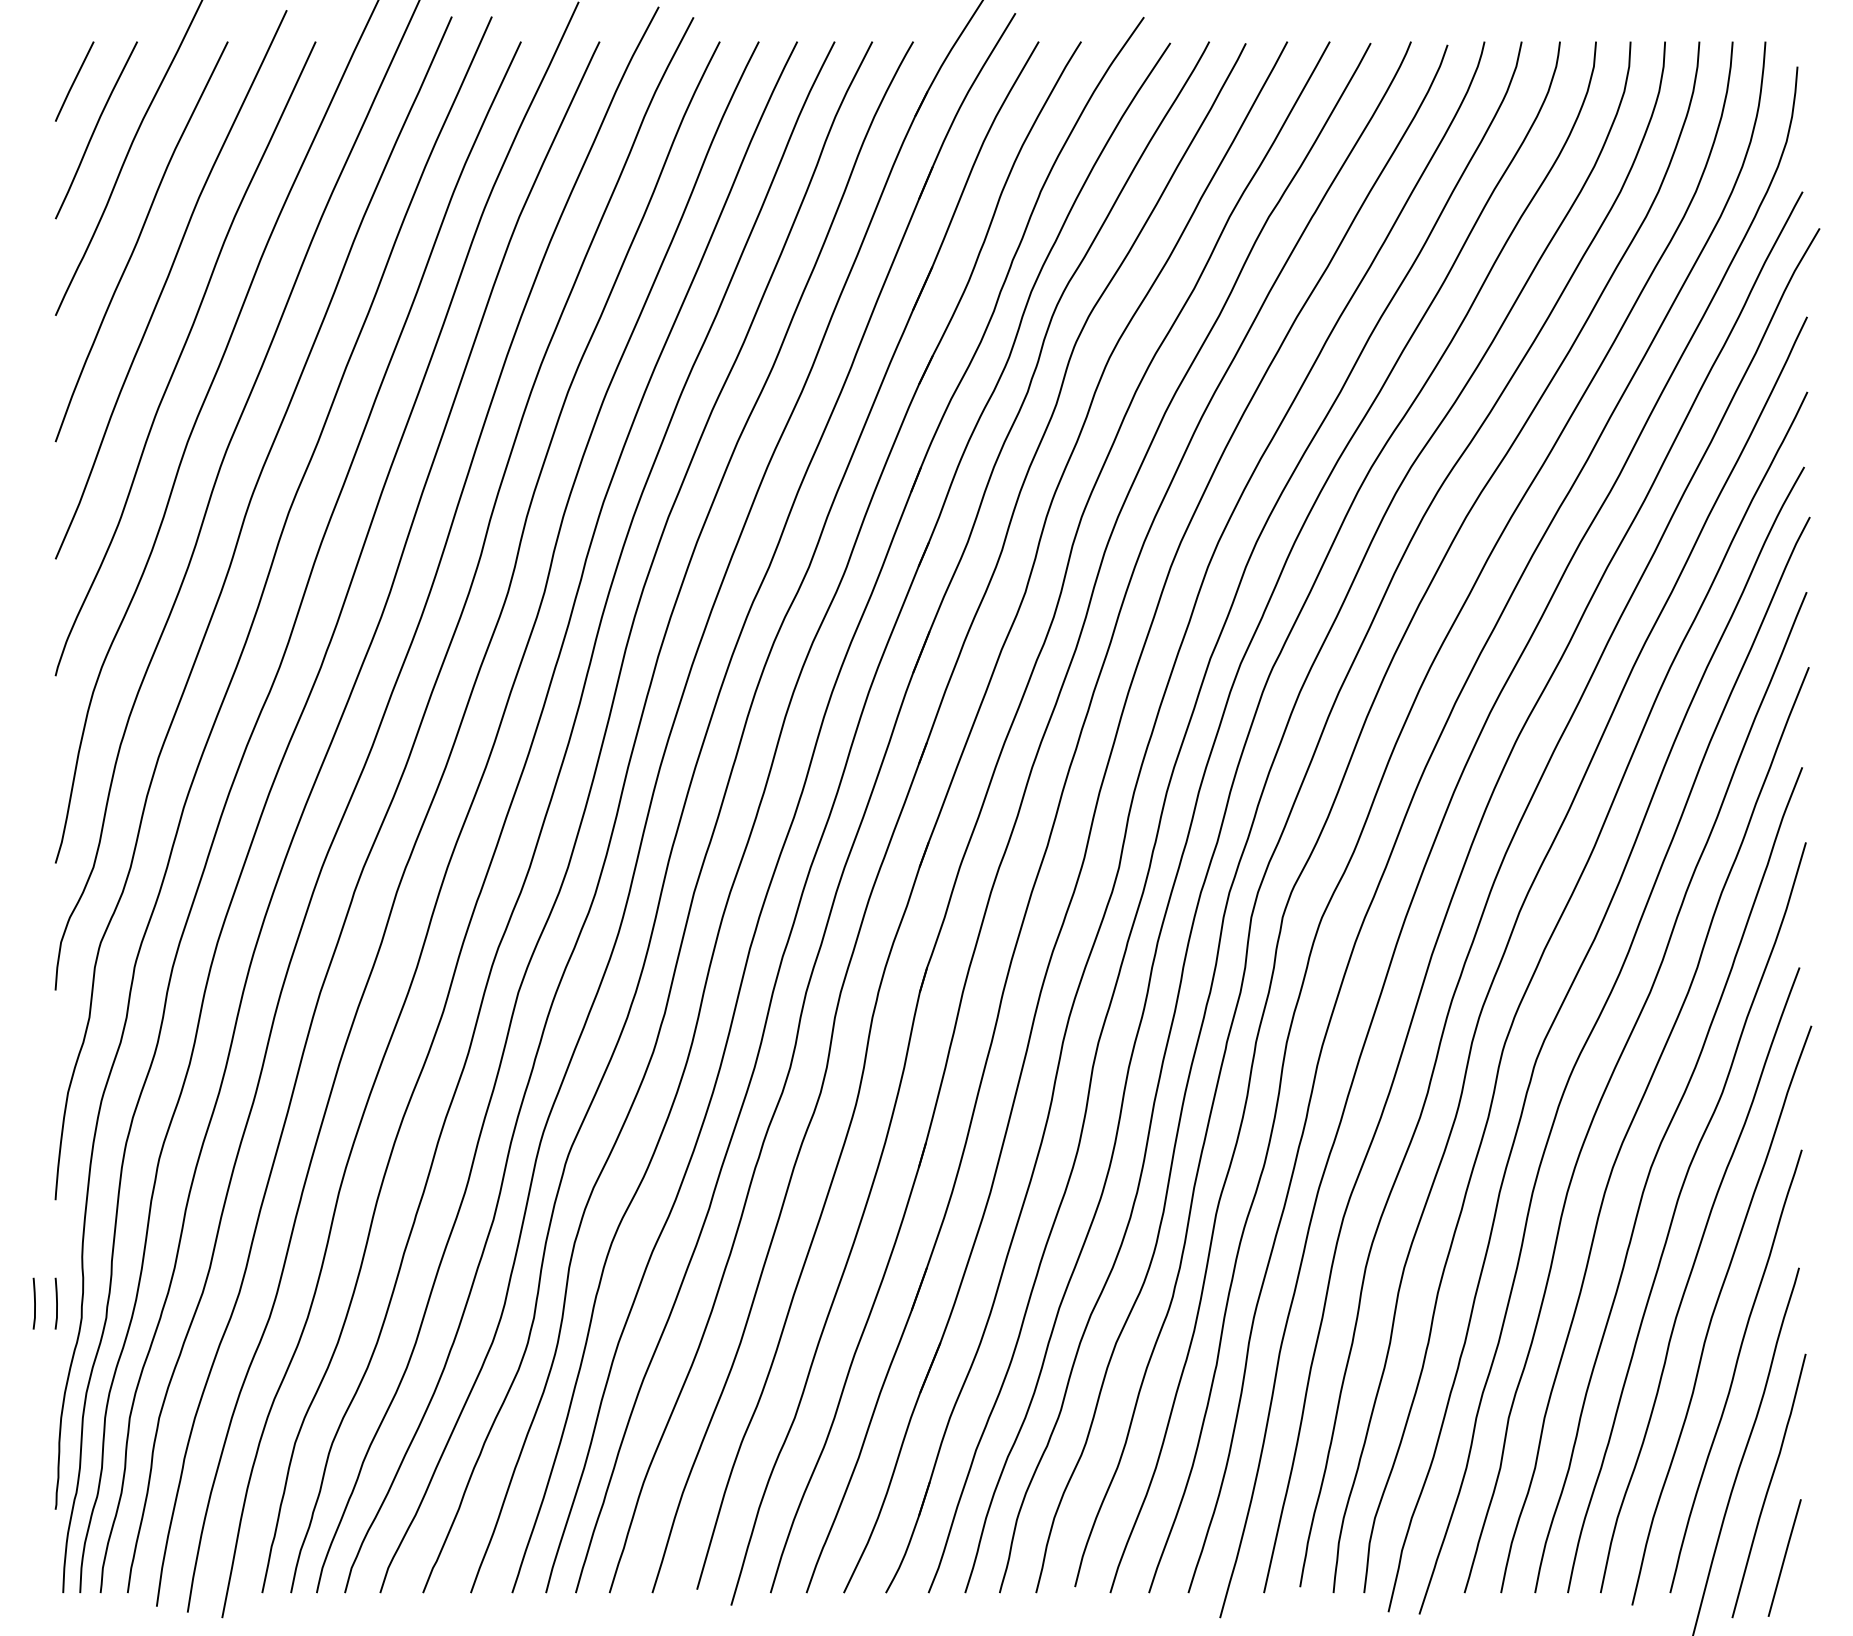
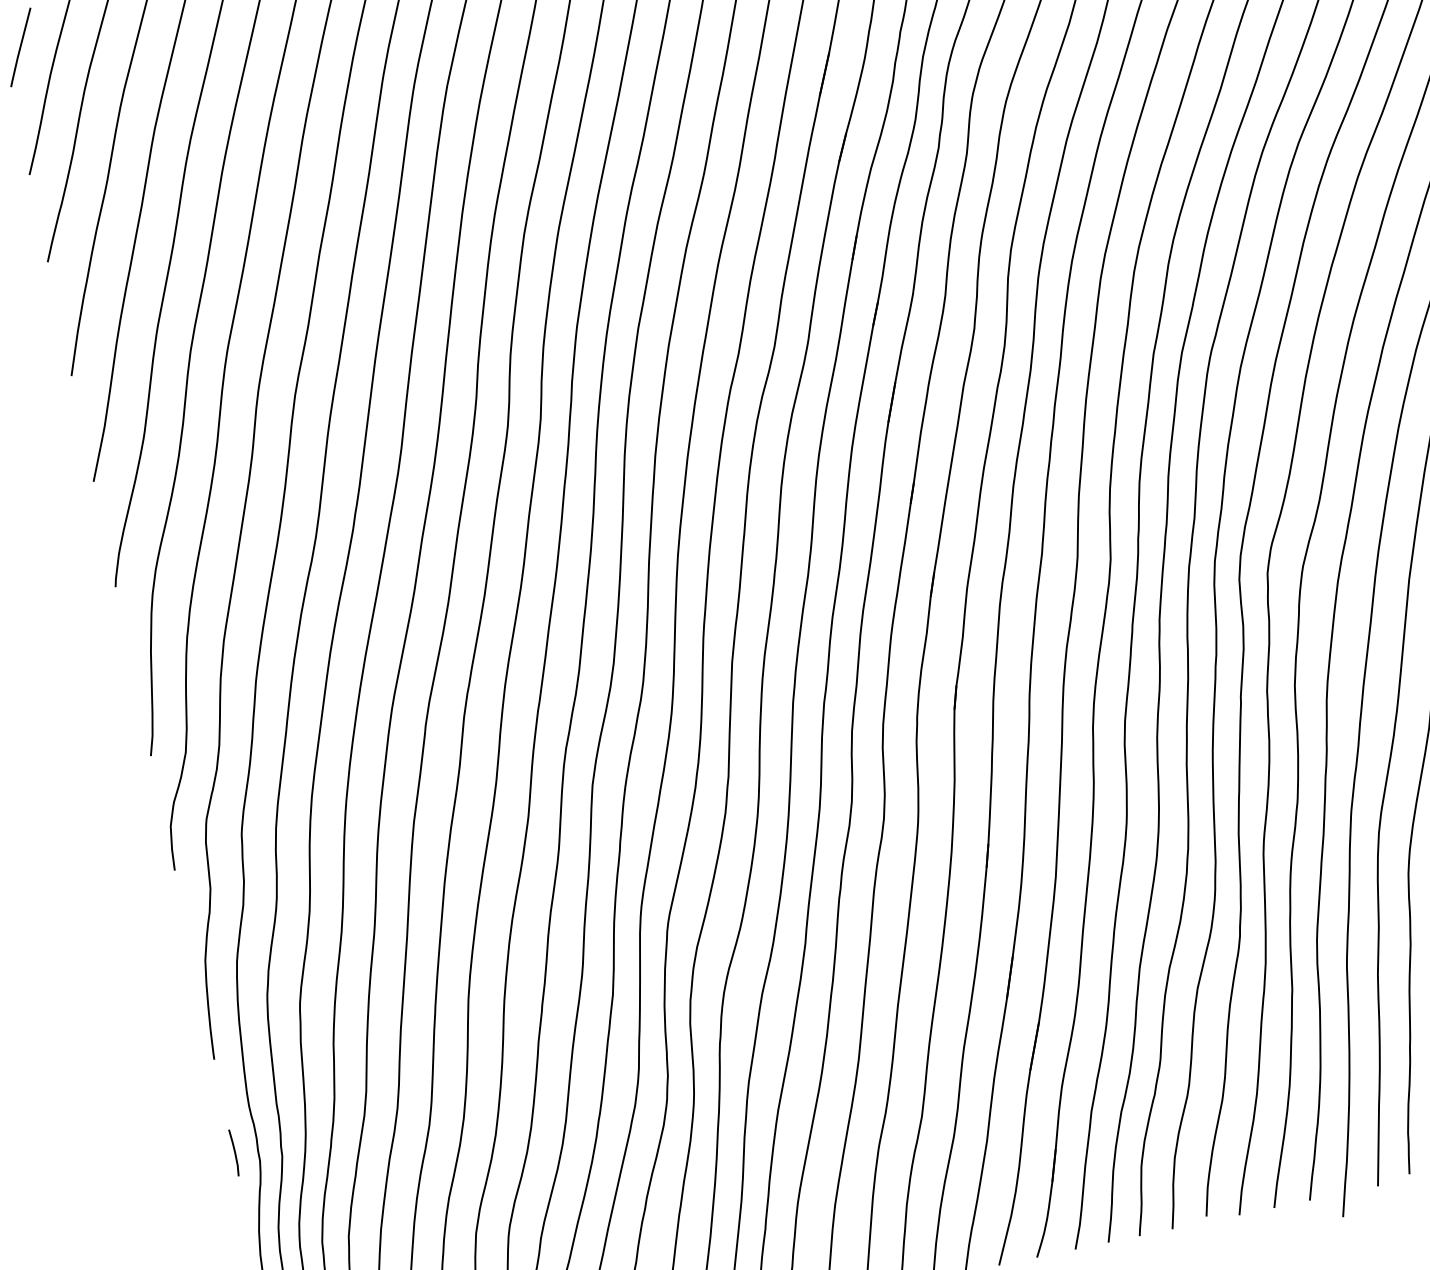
curve: (34, 1303) -> (214, 1156), removed

